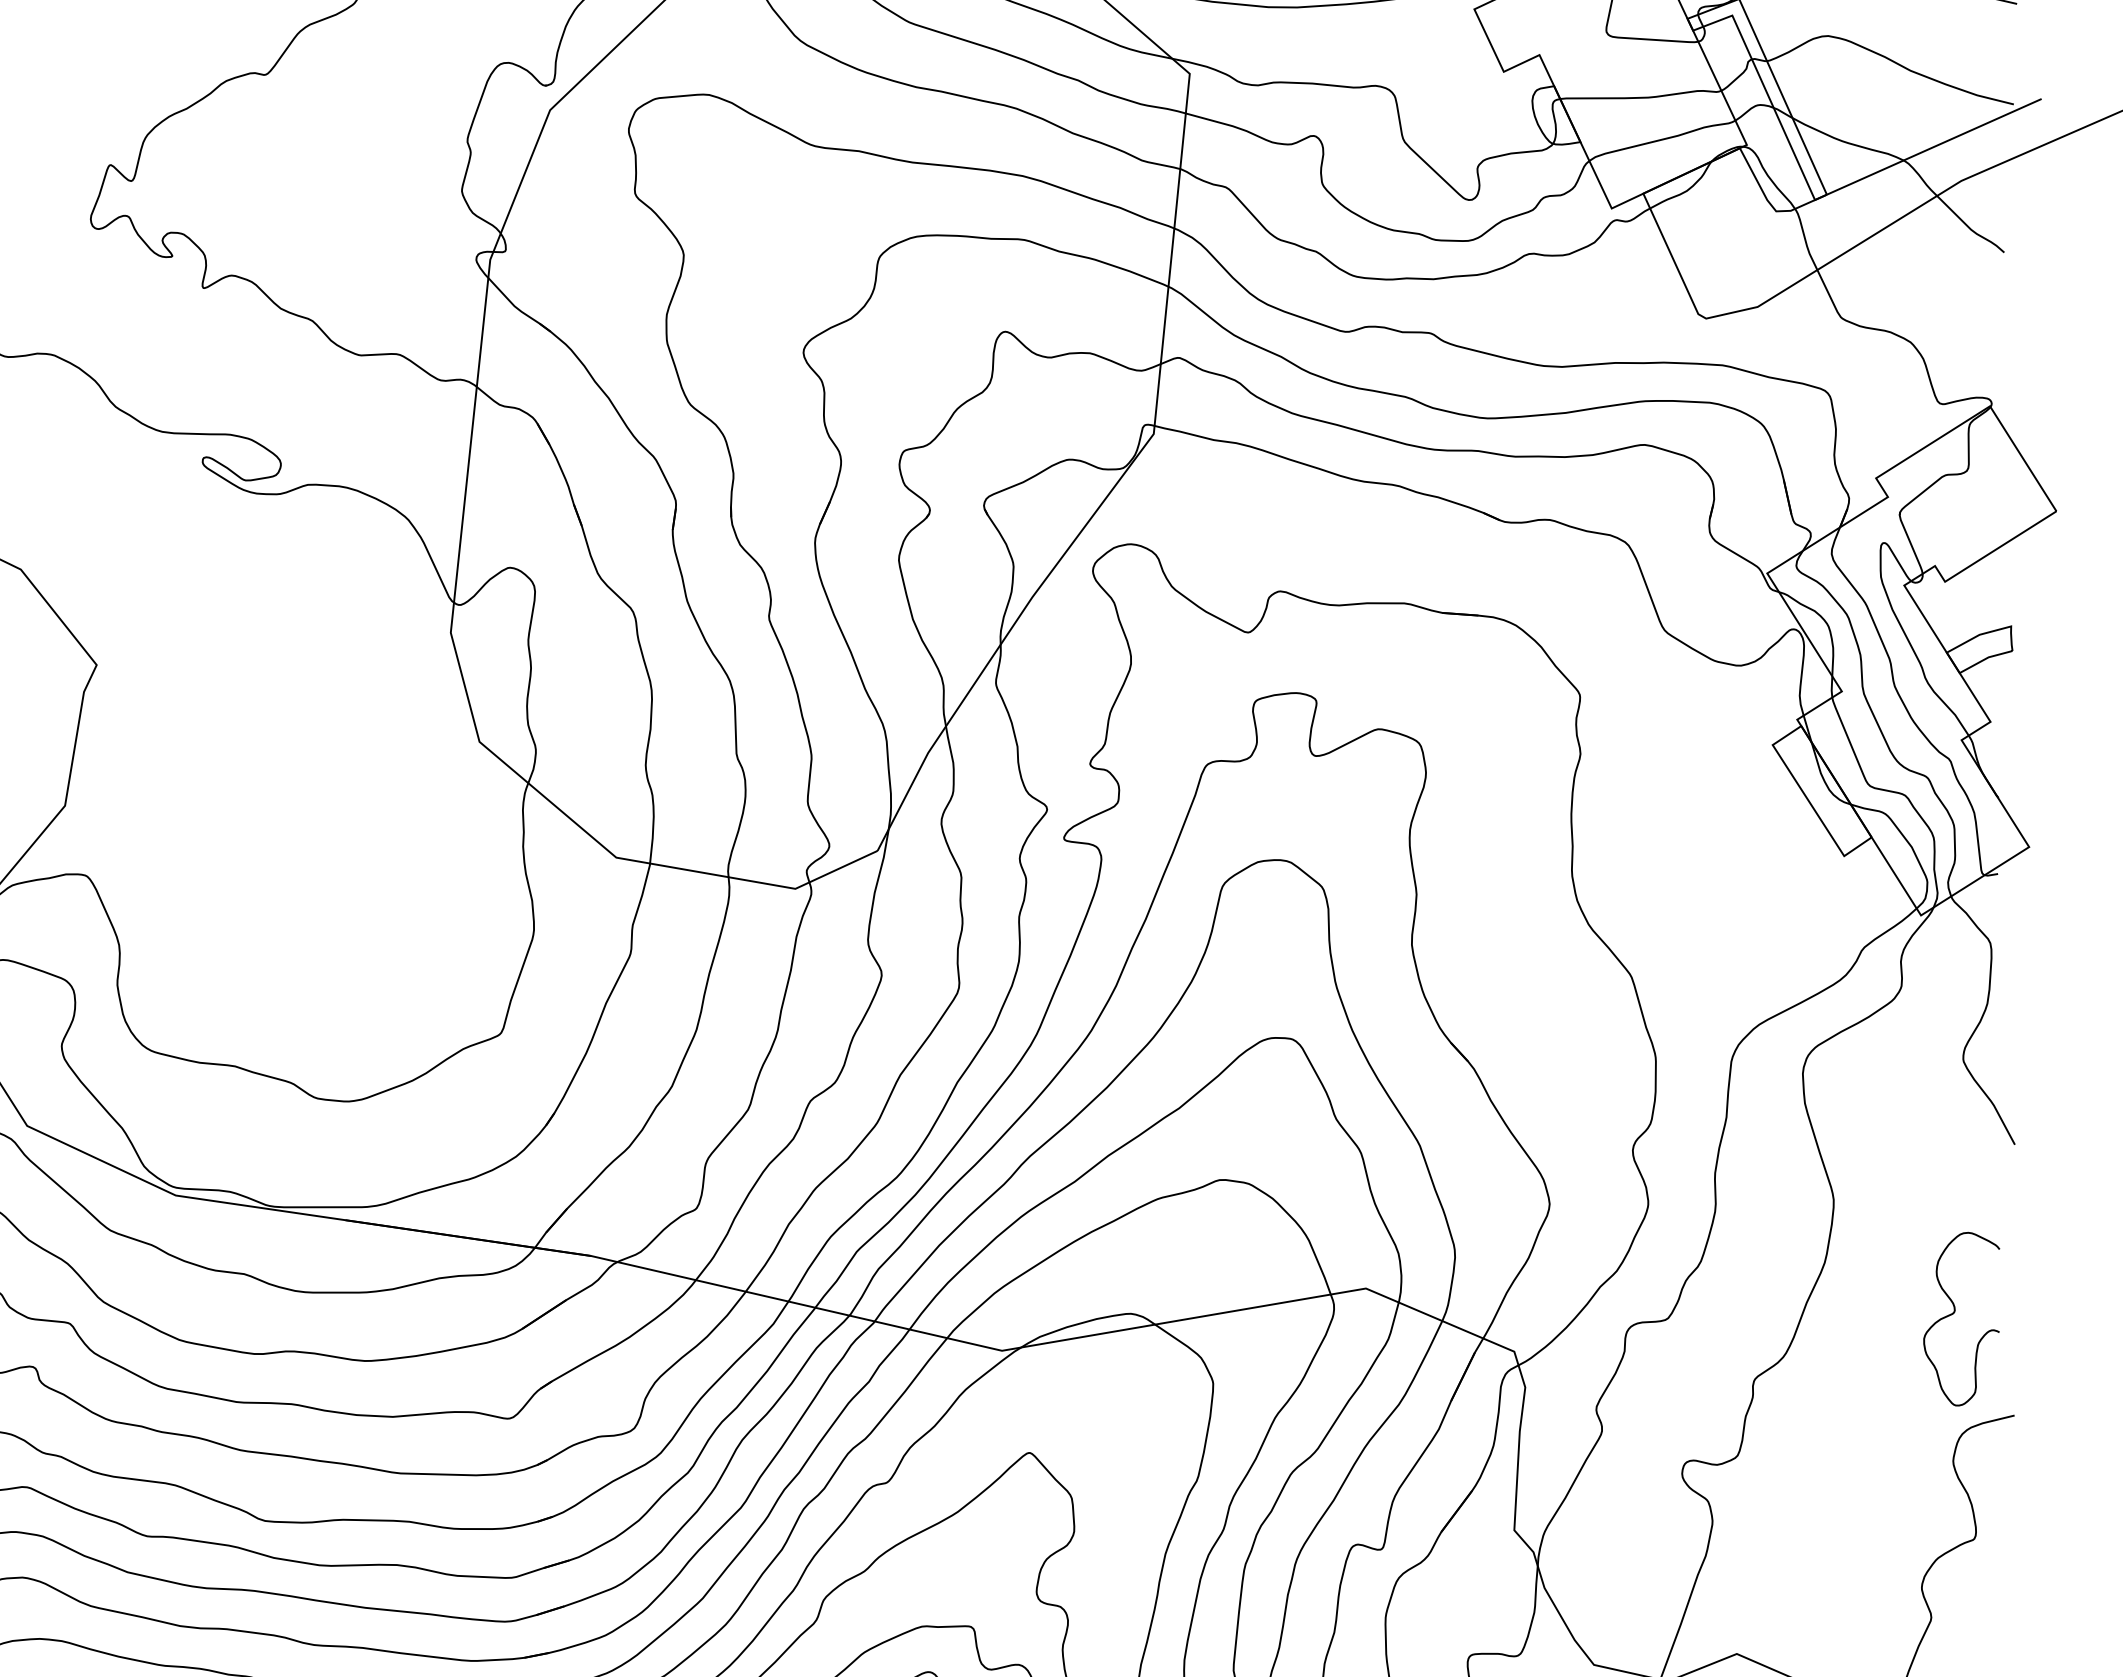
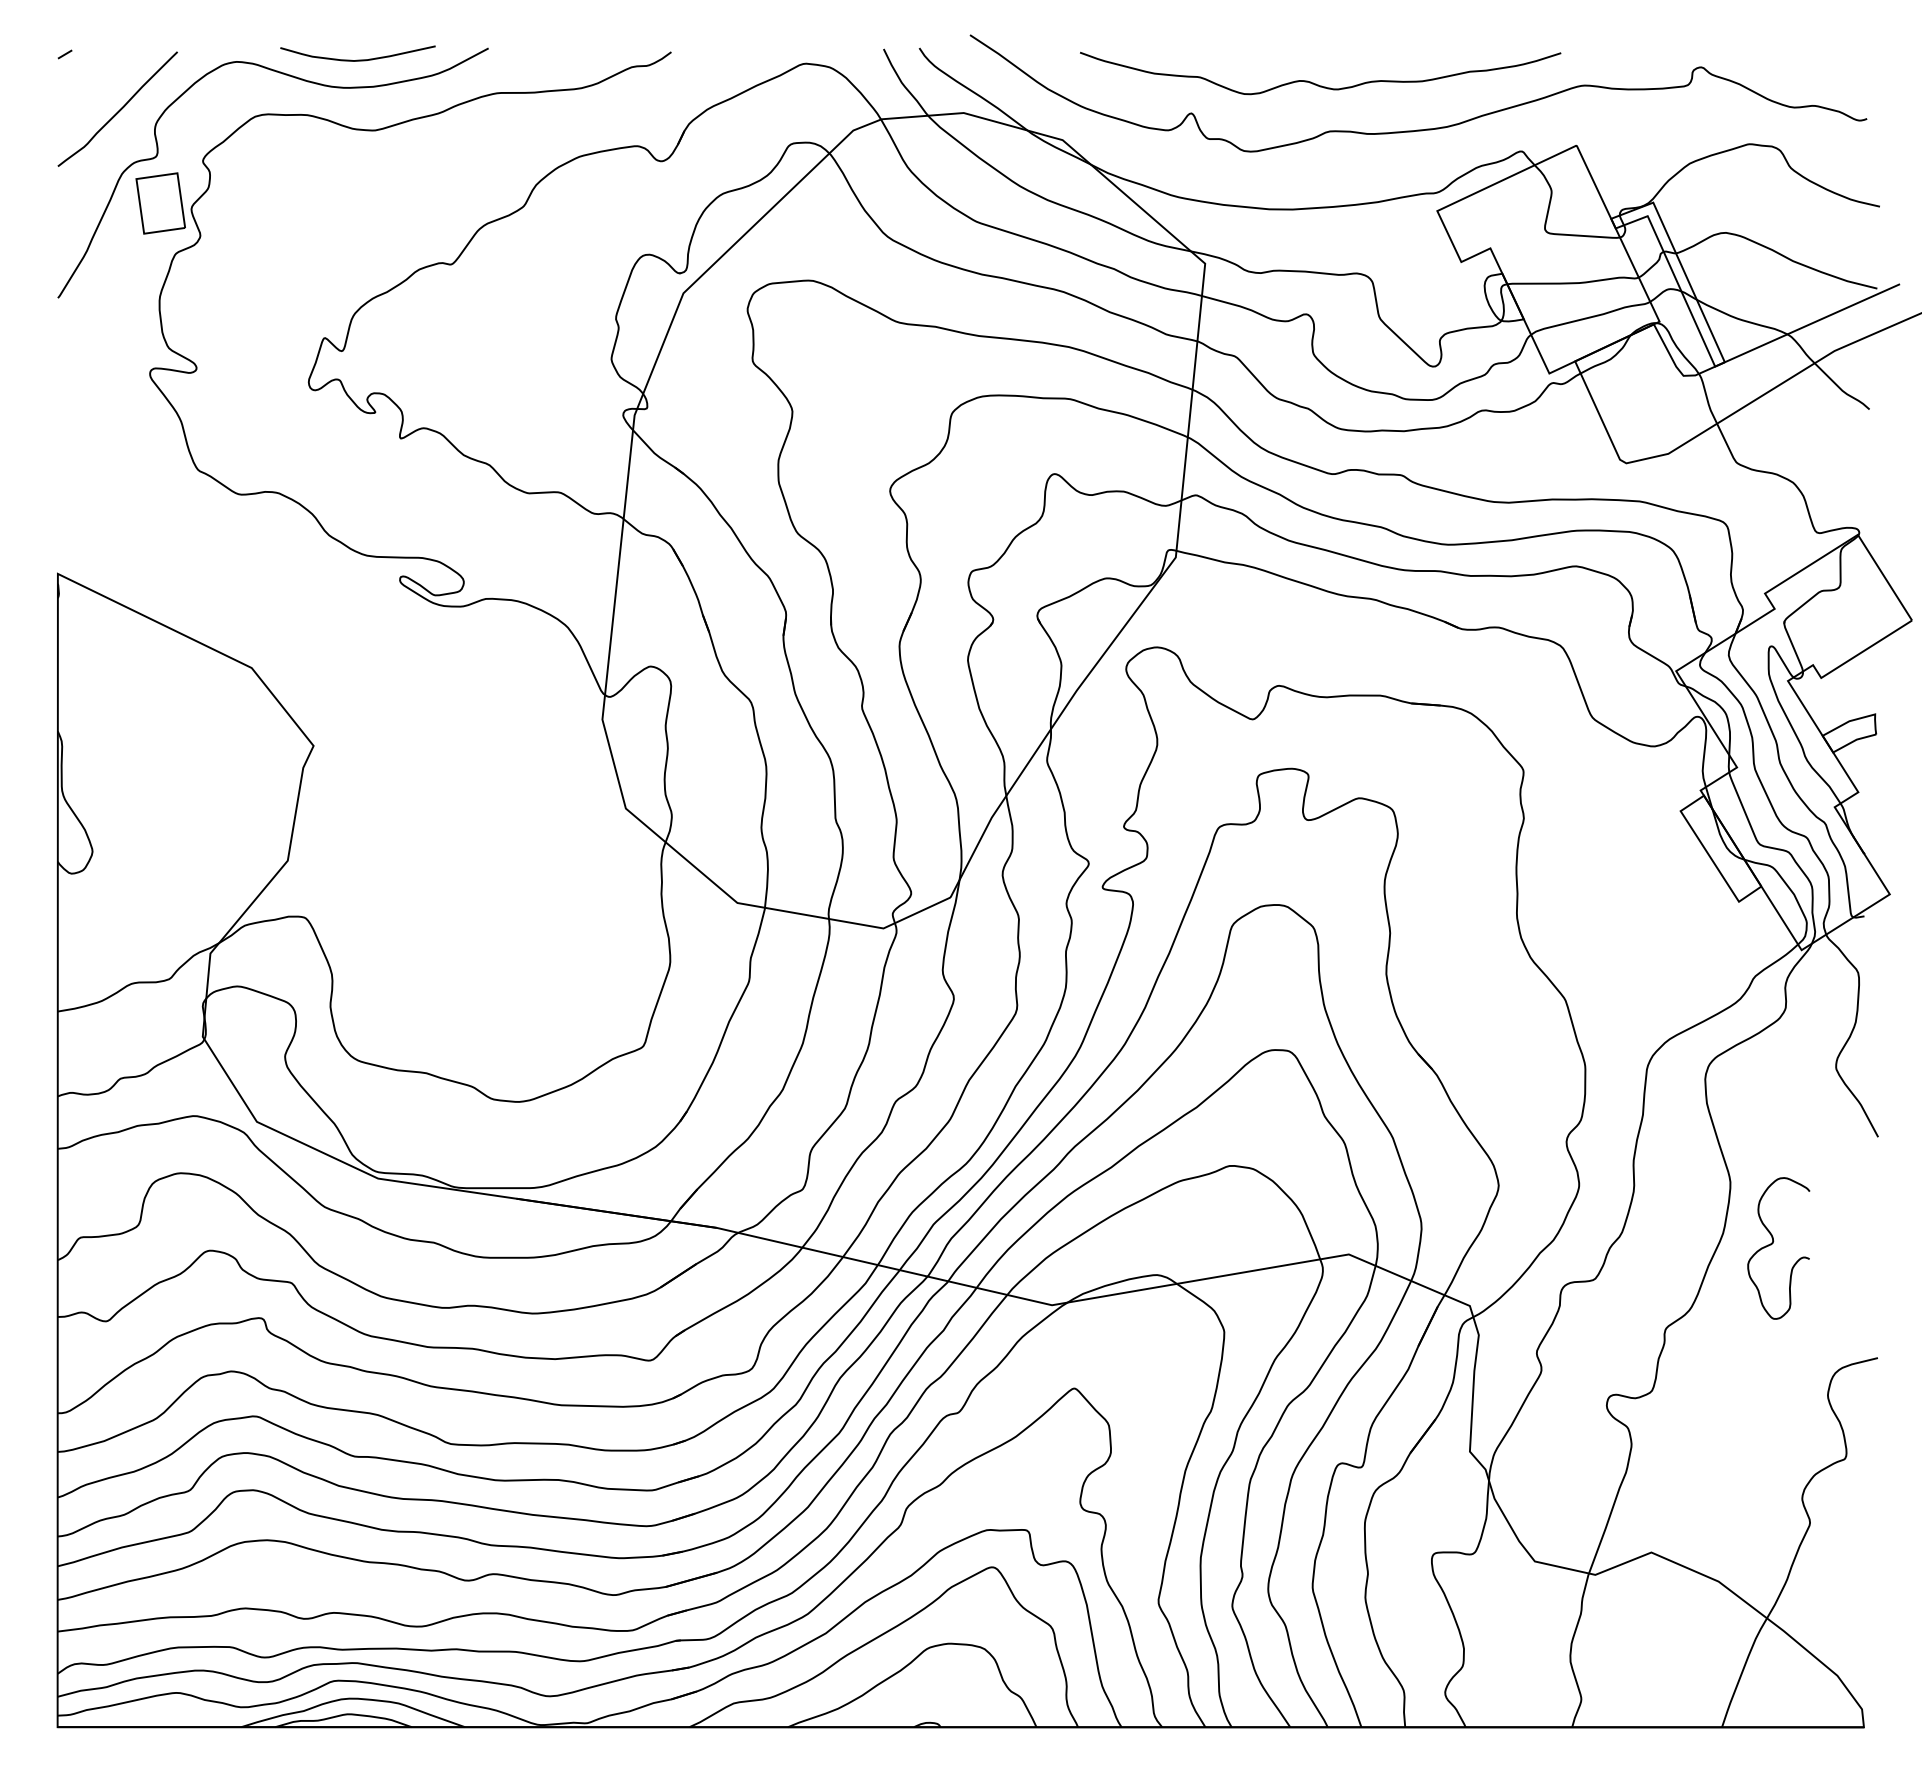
curve: (1955, 1313) -> (1773, 1243), moved

